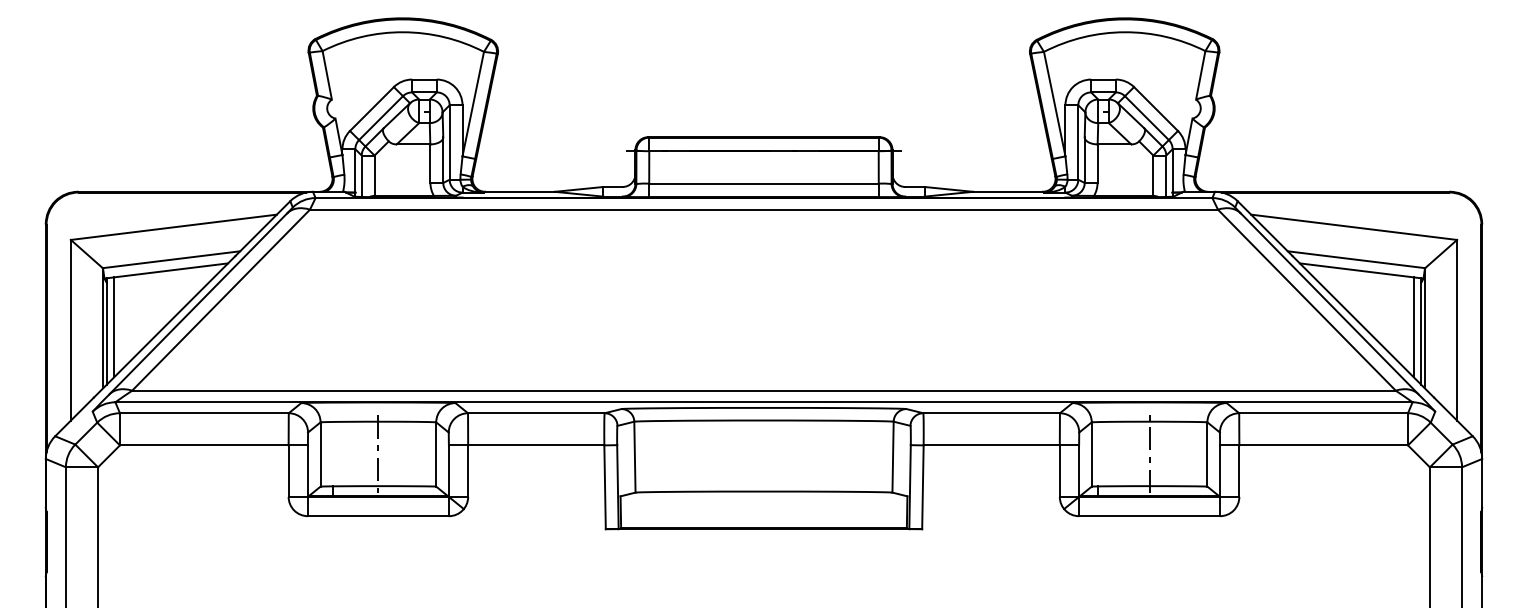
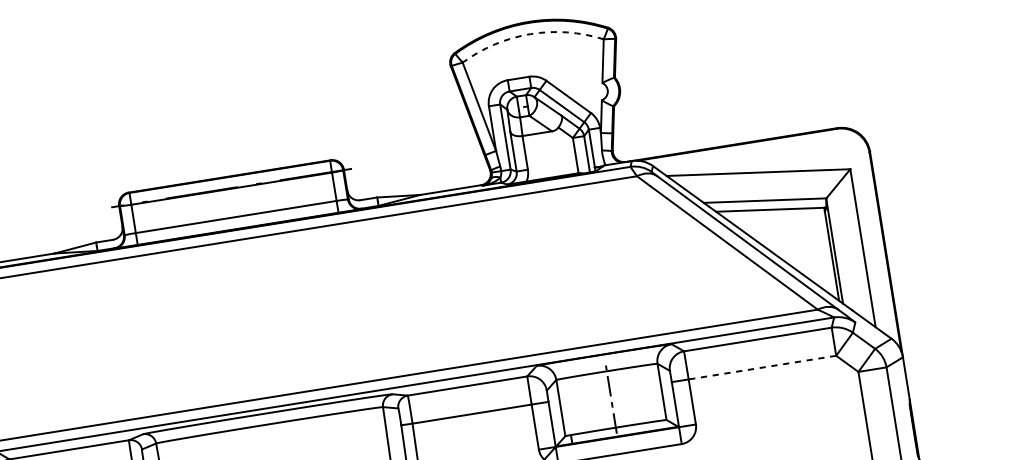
arc: (1124, 32) -> (530, 34), solid -> dashed
line: (1413, 327) -> (824, 251), removed
line: (1323, 445) -> (762, 367), solid -> dashed

